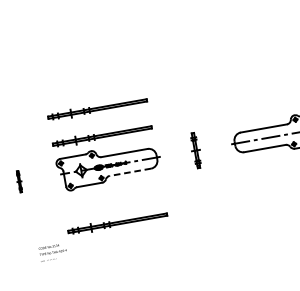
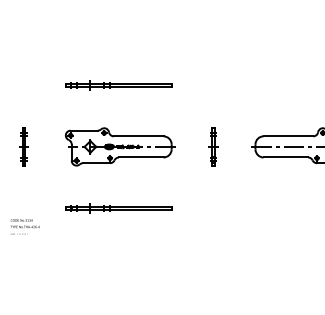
part: (102, 136) -> (118, 114), removed
line: (129, 172) -> (140, 157), dashed -> solid
part: (18, 181) -> (23, 146), size x1.67
text: (52, 252) -> (24, 226), moved

